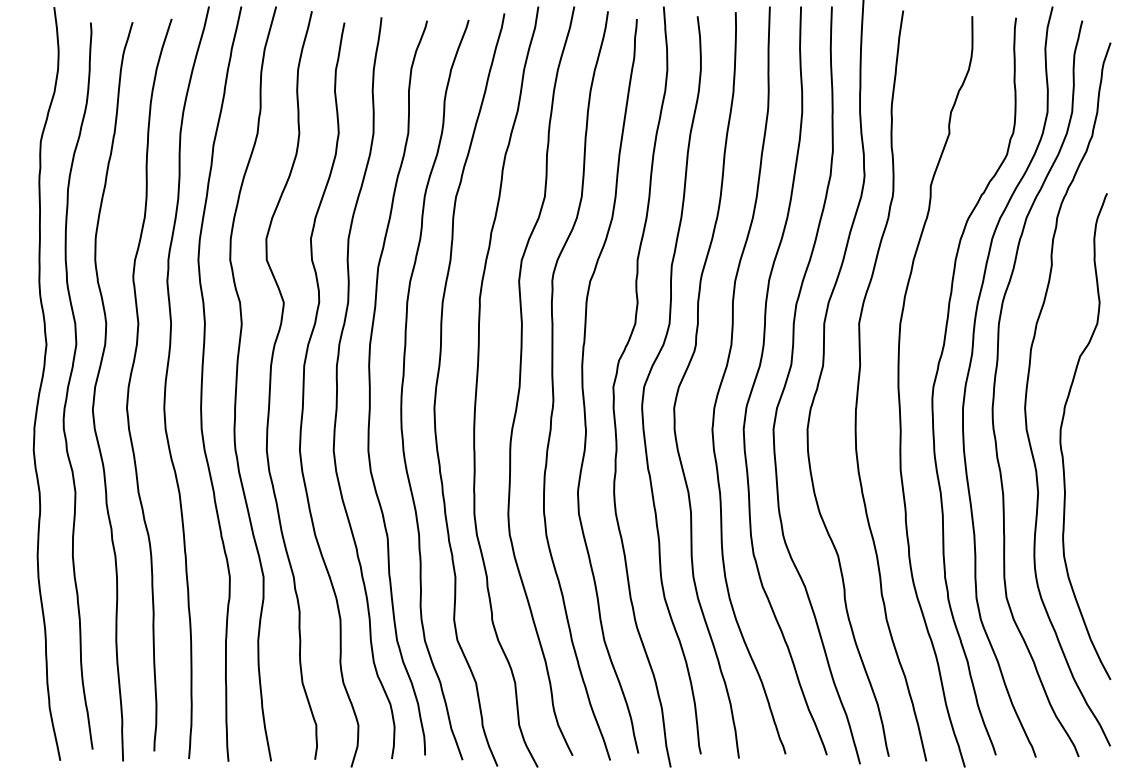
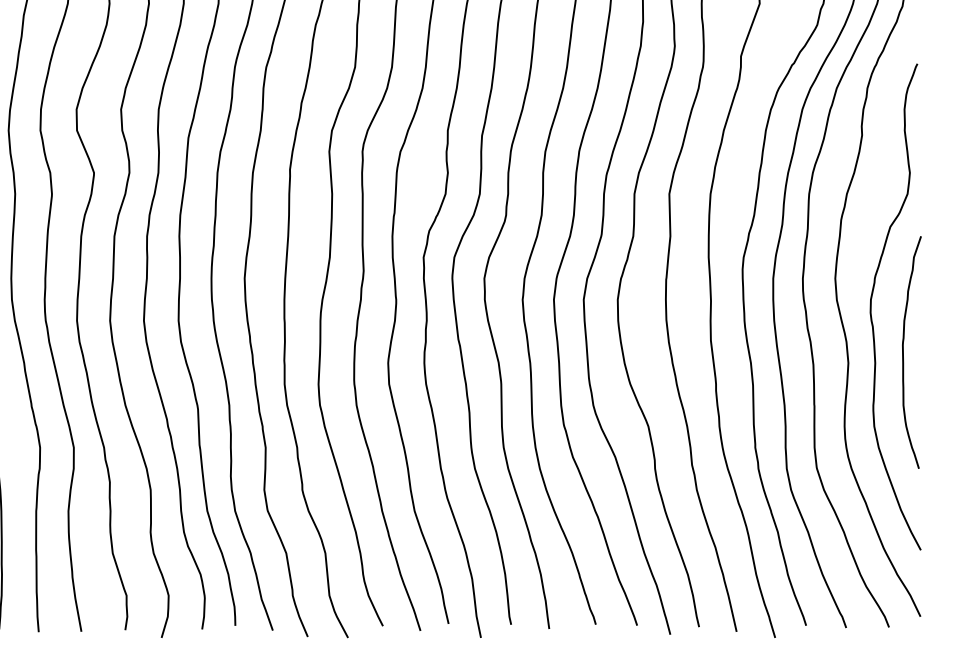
curve: (1093, 481) -> (903, 351), added

